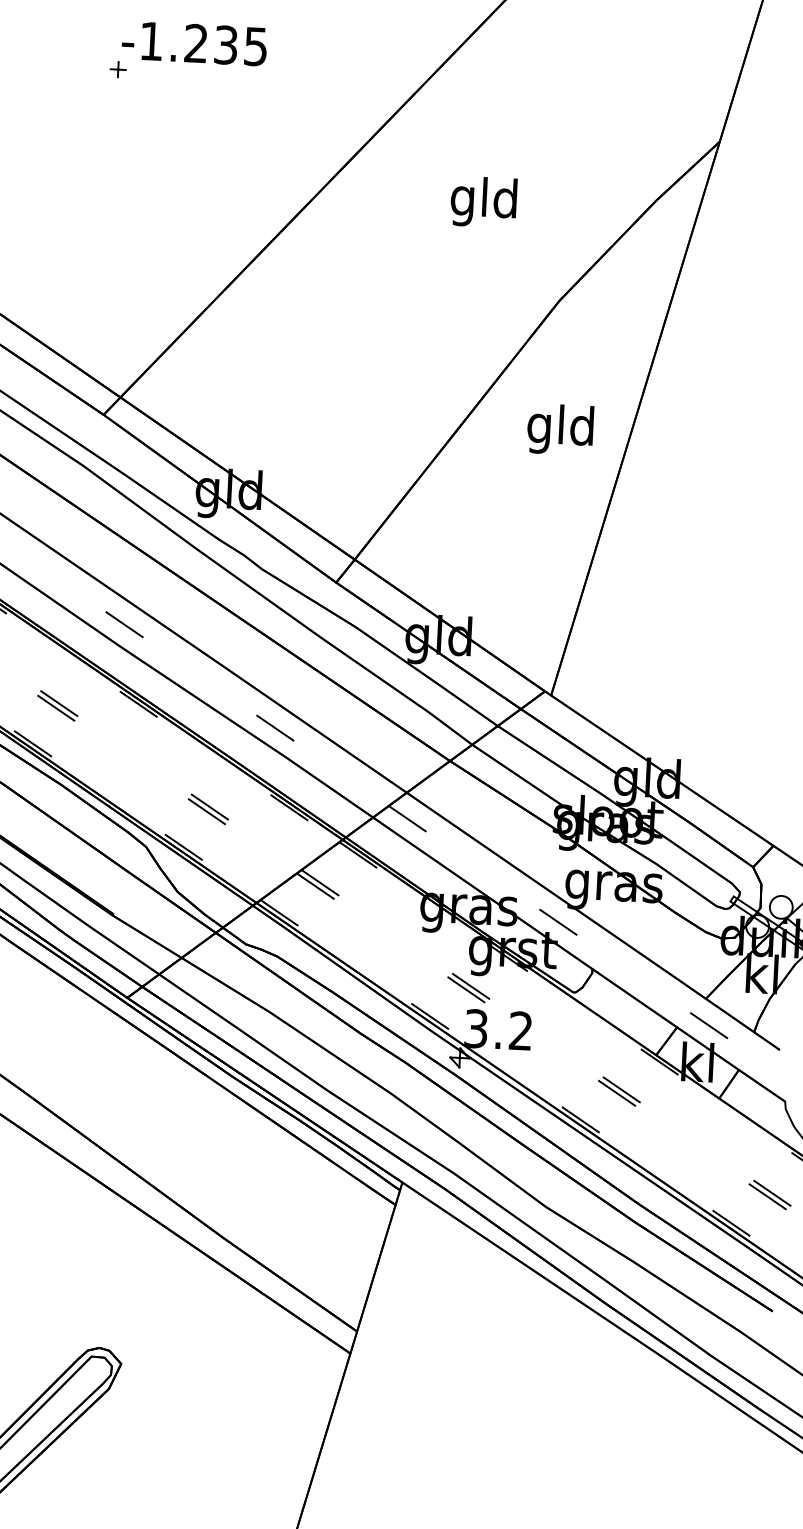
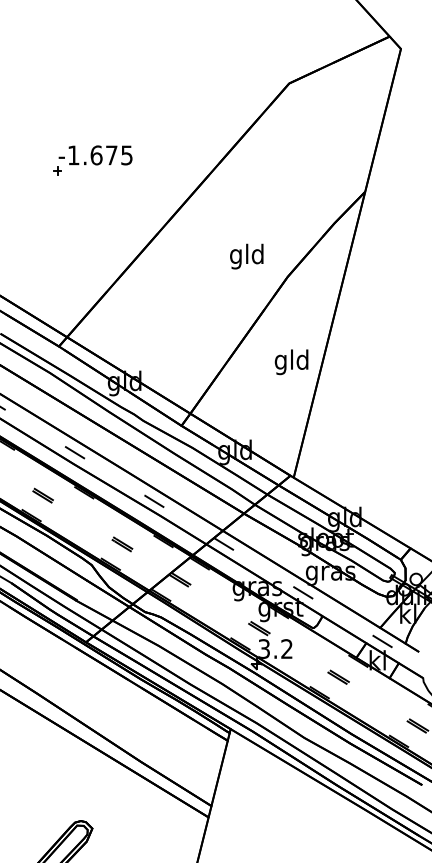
text: (209, 44) -> (103, 155), -1.235 -> -1.675
text: (483, 201) -> (246, 256), moved
text: (560, 430) -> (291, 362), moved

